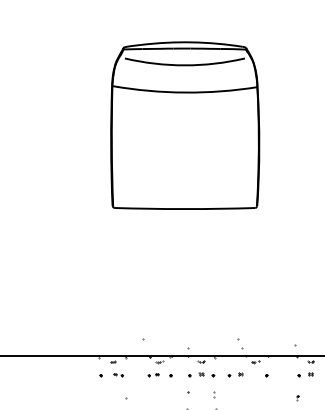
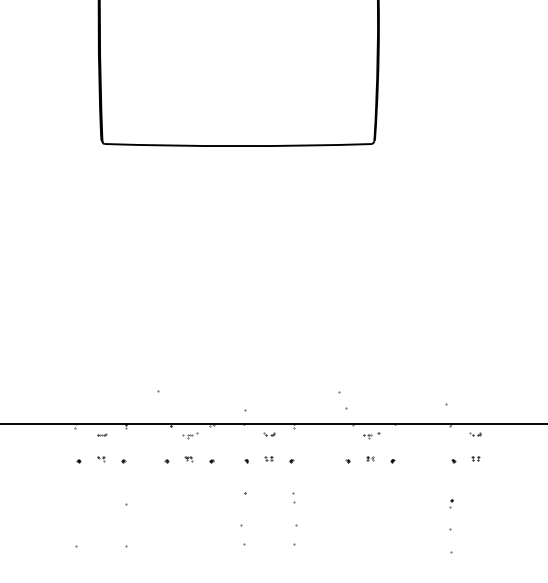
part: (118, 374) -> (112, 458), size x1.67
part: (153, 374) -> (178, 458), size x1.43
part: (235, 374) -> (360, 458), moved

